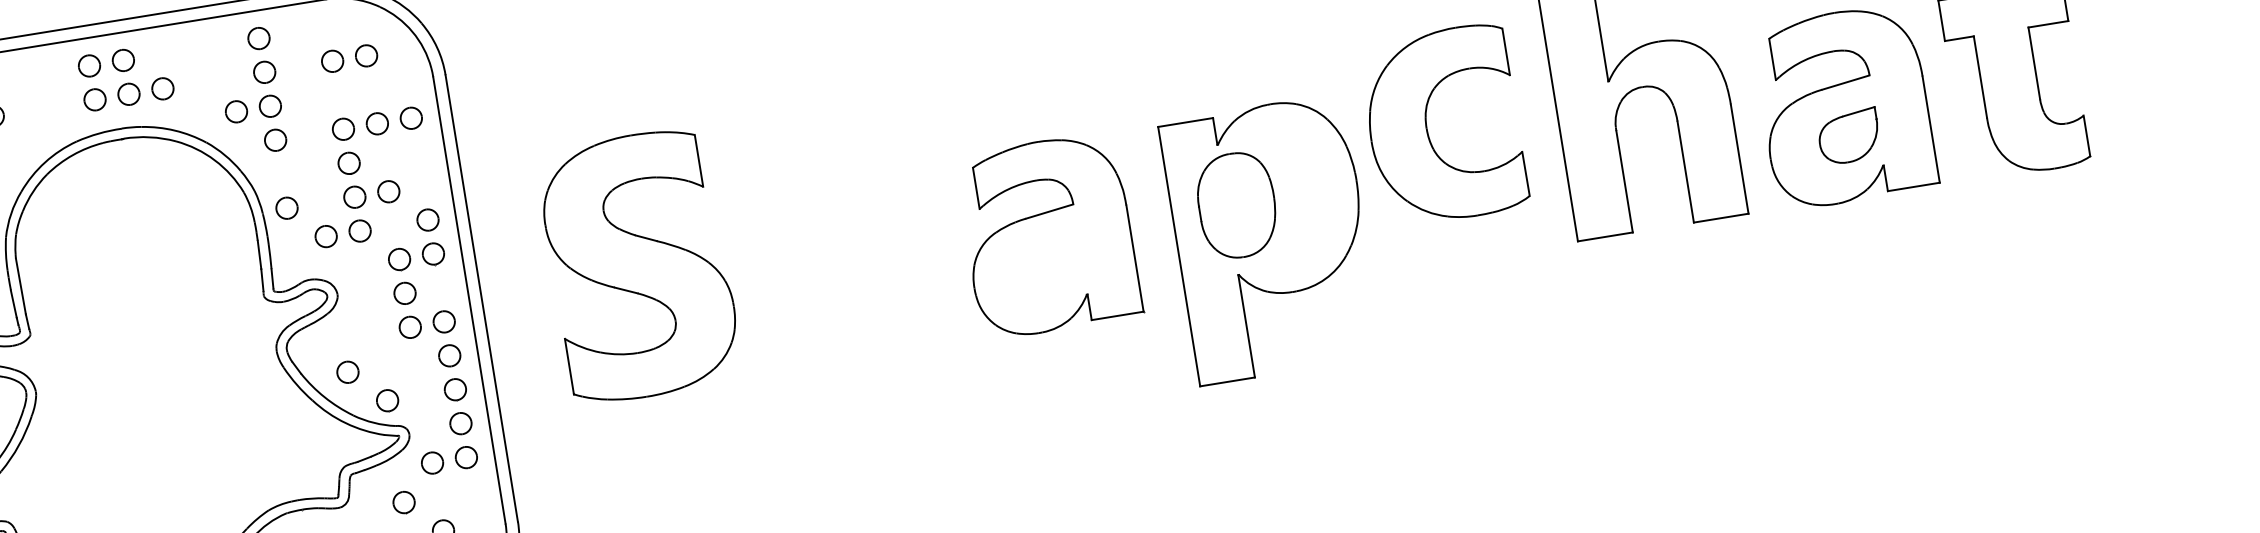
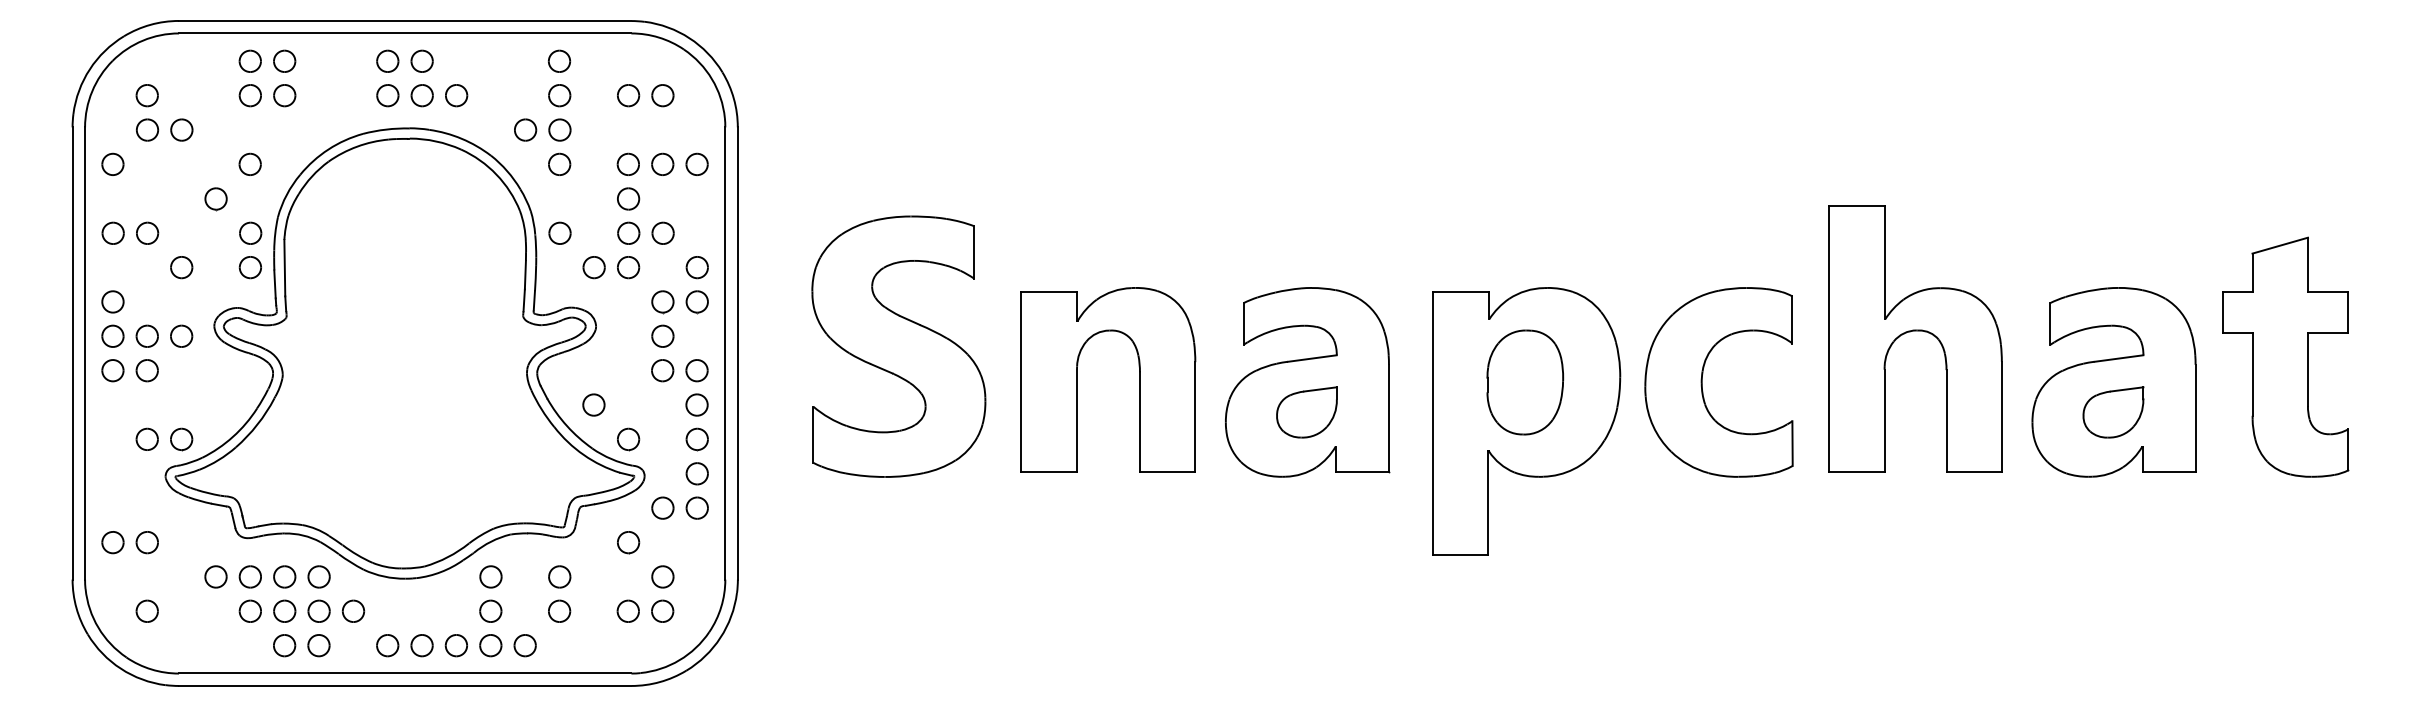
part: (1427, 128) -> (1702, 382), moved
part: (1237, 205) -> (1525, 382), moved
part: (1052, 265) -> (1306, 412), added
part: (821, 269) -> (1077, 379), added

